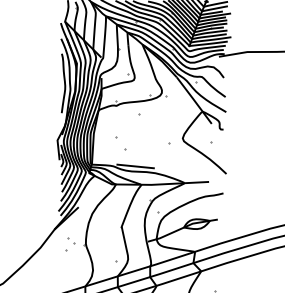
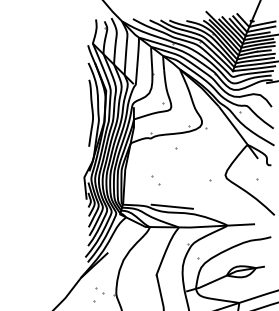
part: (120, 142) -> (155, 179), size x0.62

